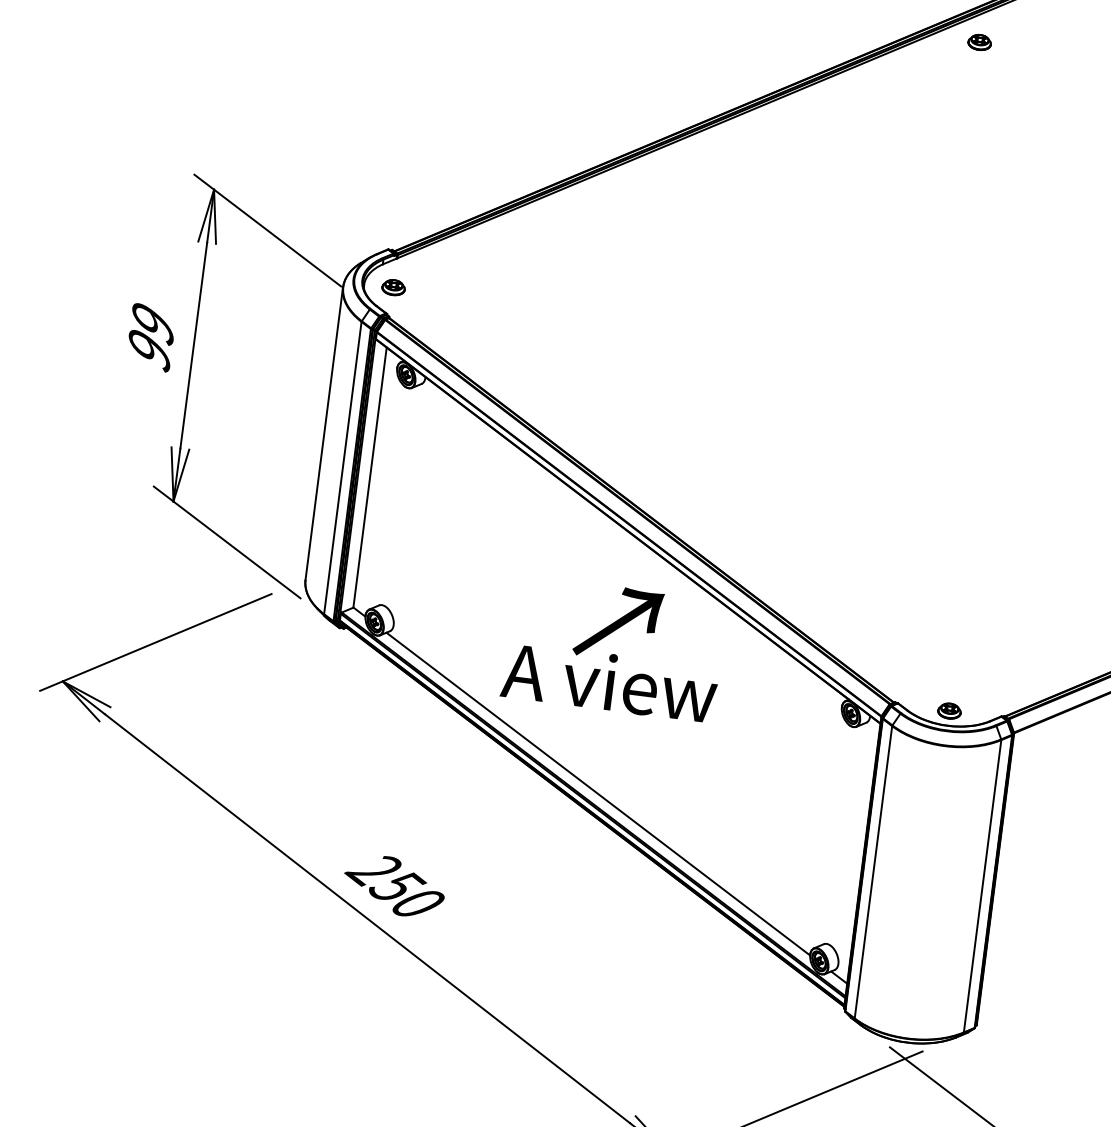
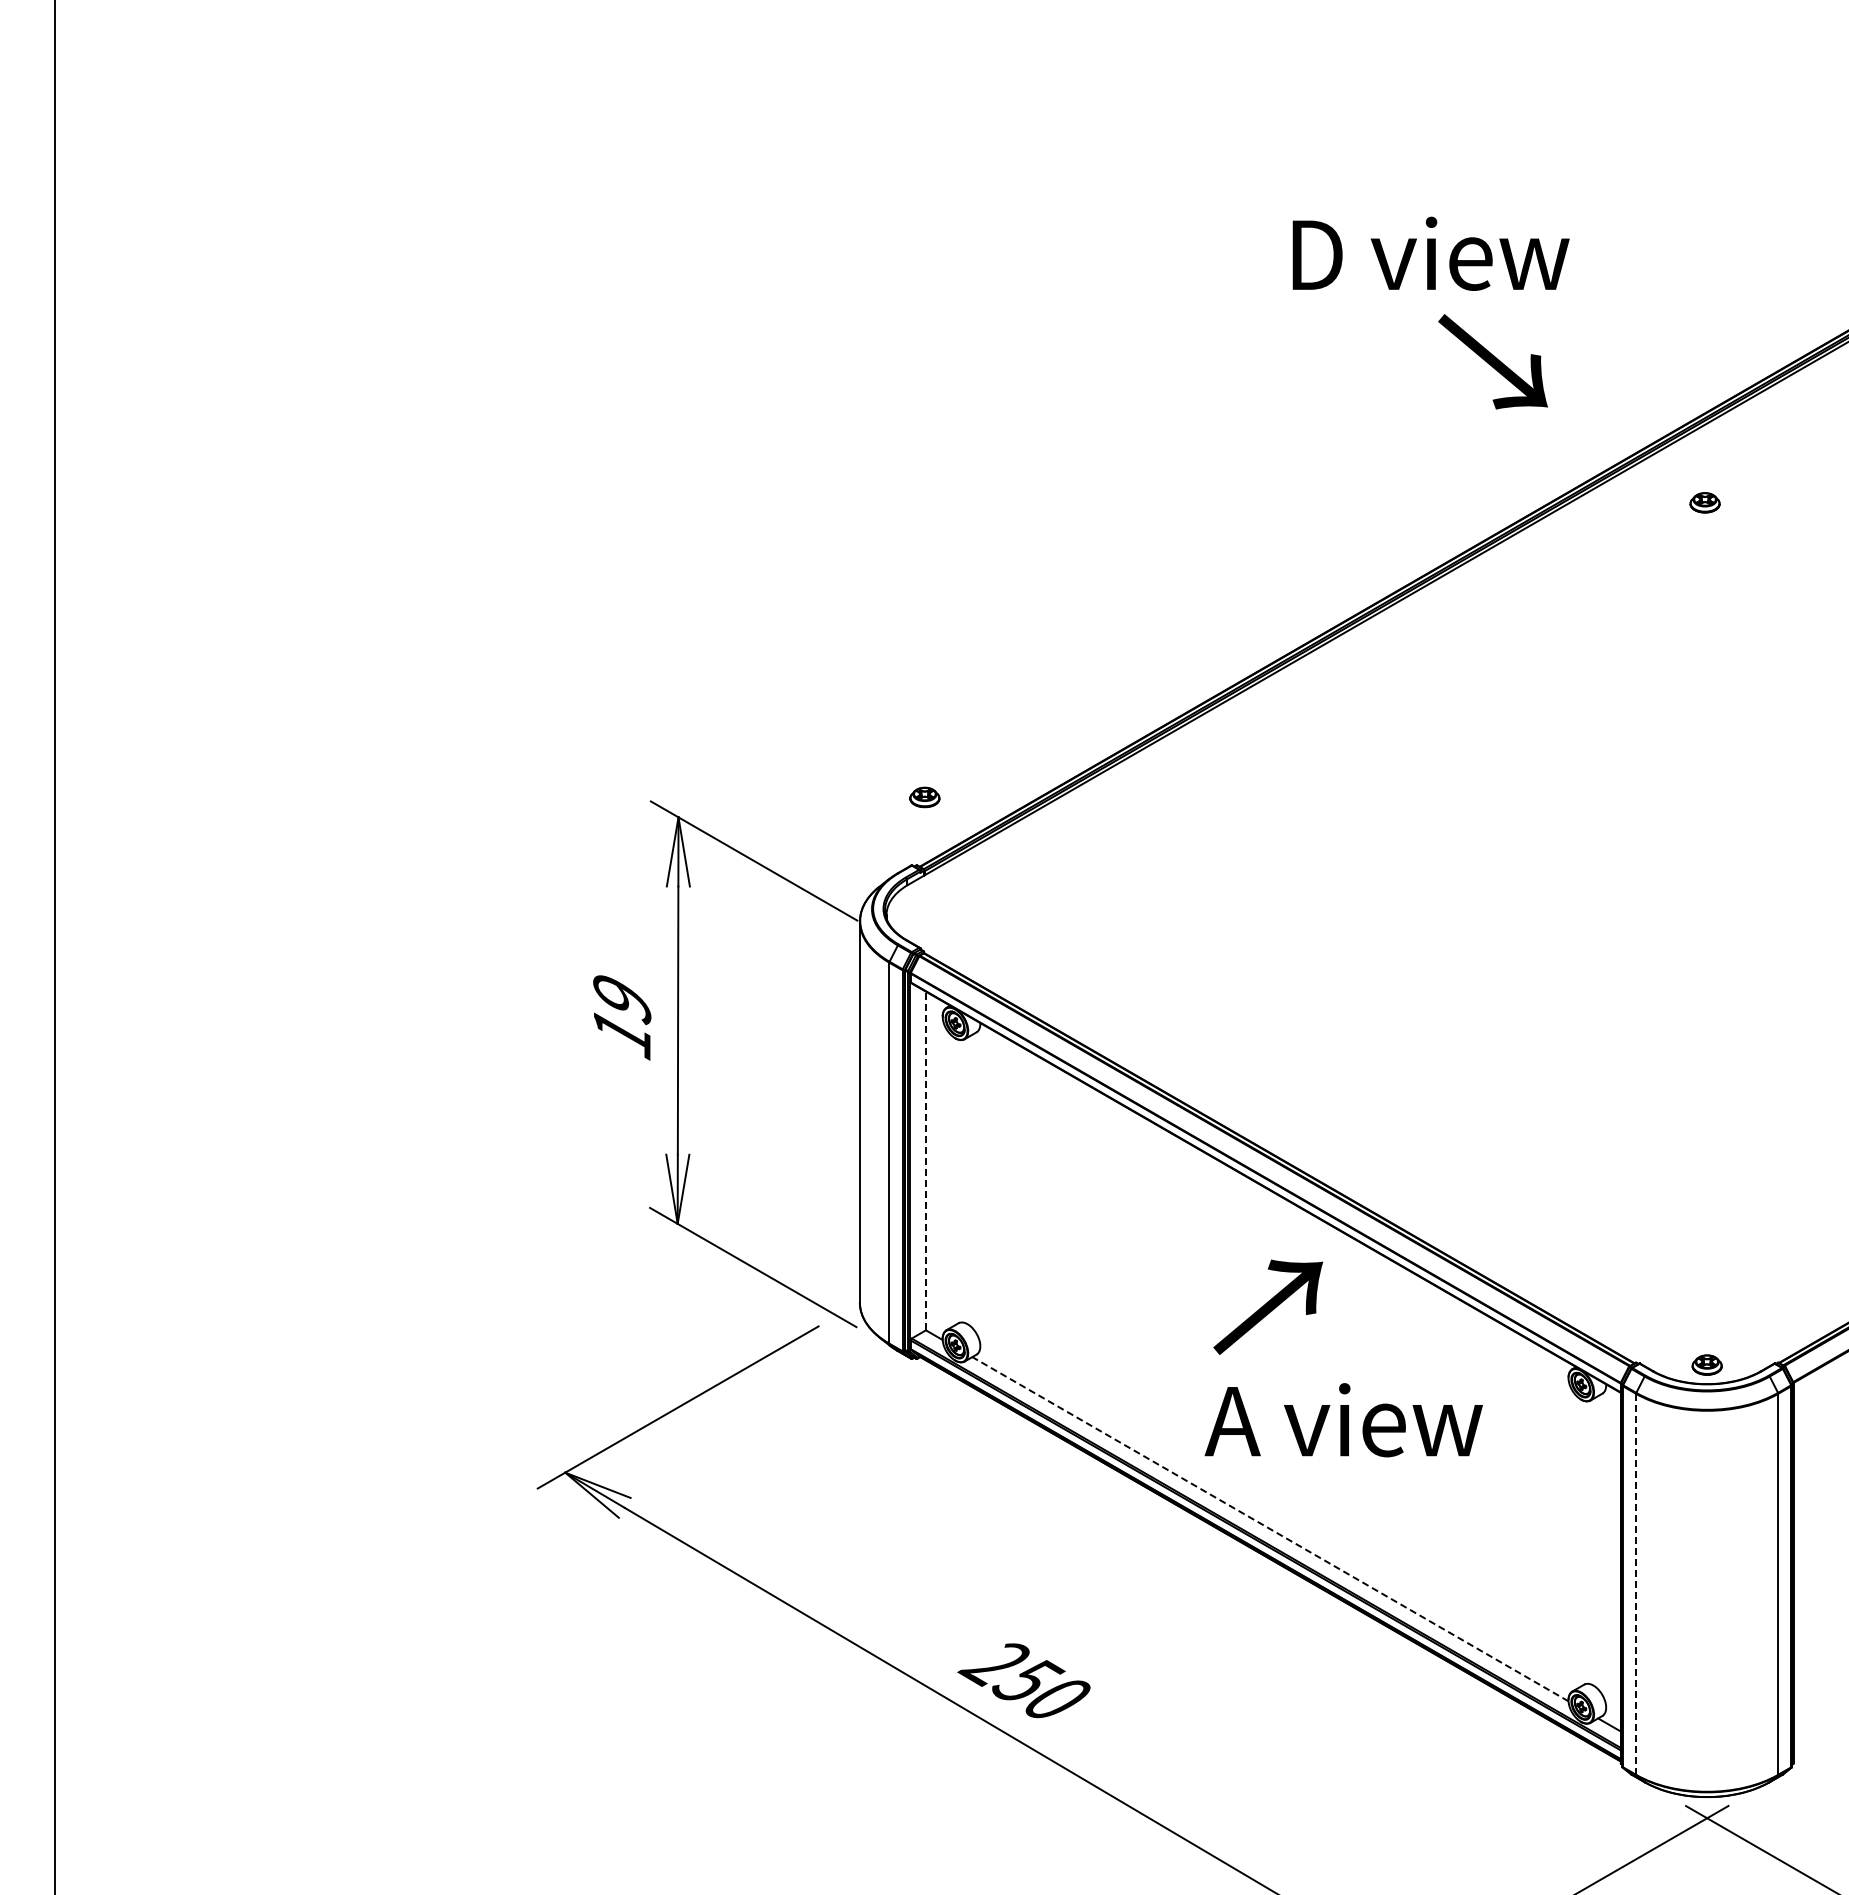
part: (979, 42) -> (1704, 502), moved
part: (393, 287) -> (924, 797), moved
text: (149, 351) -> (622, 1035), 99 -> 19
line: (369, 477) -> (925, 1160), solid -> dashed
text: (609, 682) -> (1343, 1420), moved
line: (598, 793) -> (1270, 1528), solid -> dashed
line: (873, 872) -> (1636, 1584), solid -> dashed

